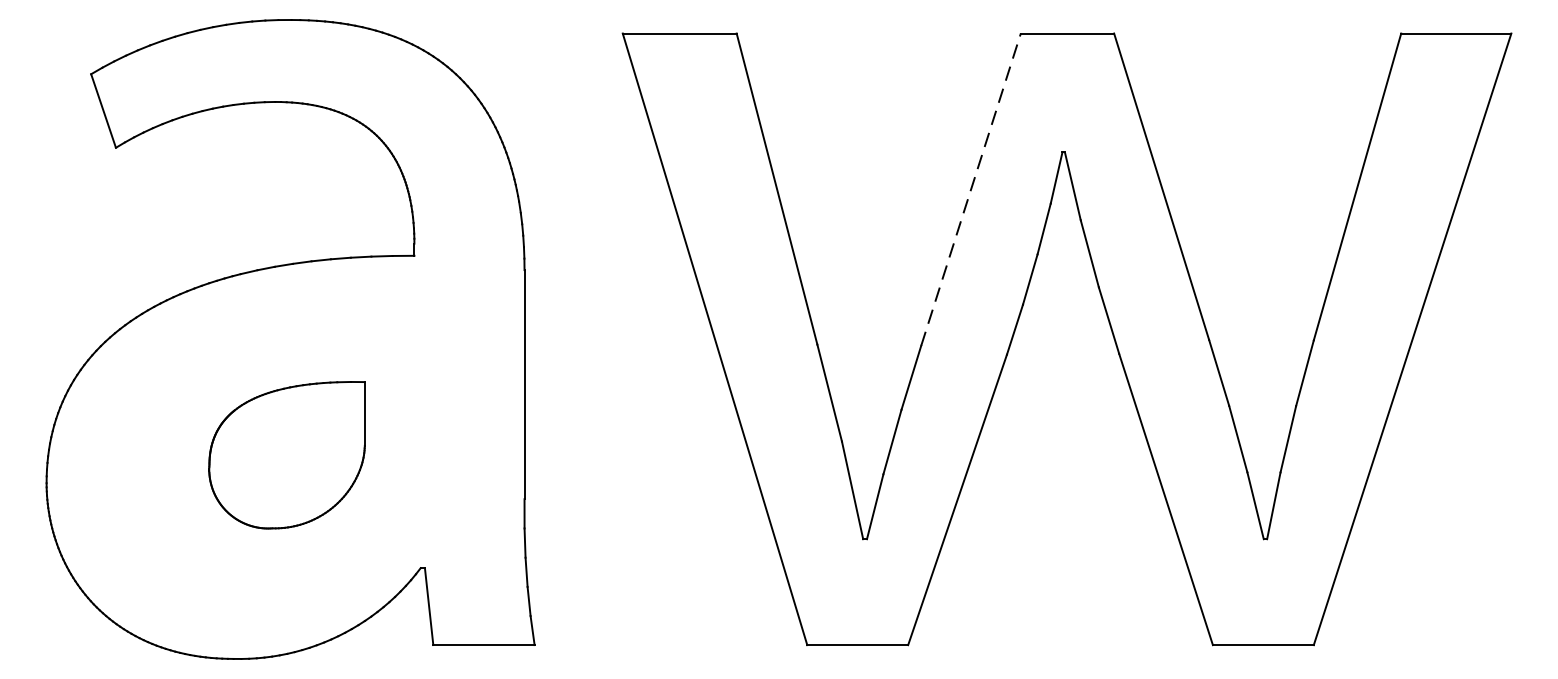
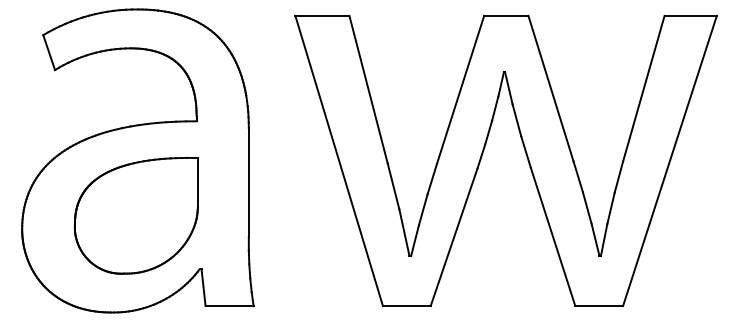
line: (970, 188) -> (460, 89), dashed -> solid
part: (285, 454) -> (135, 215), size x1.67

